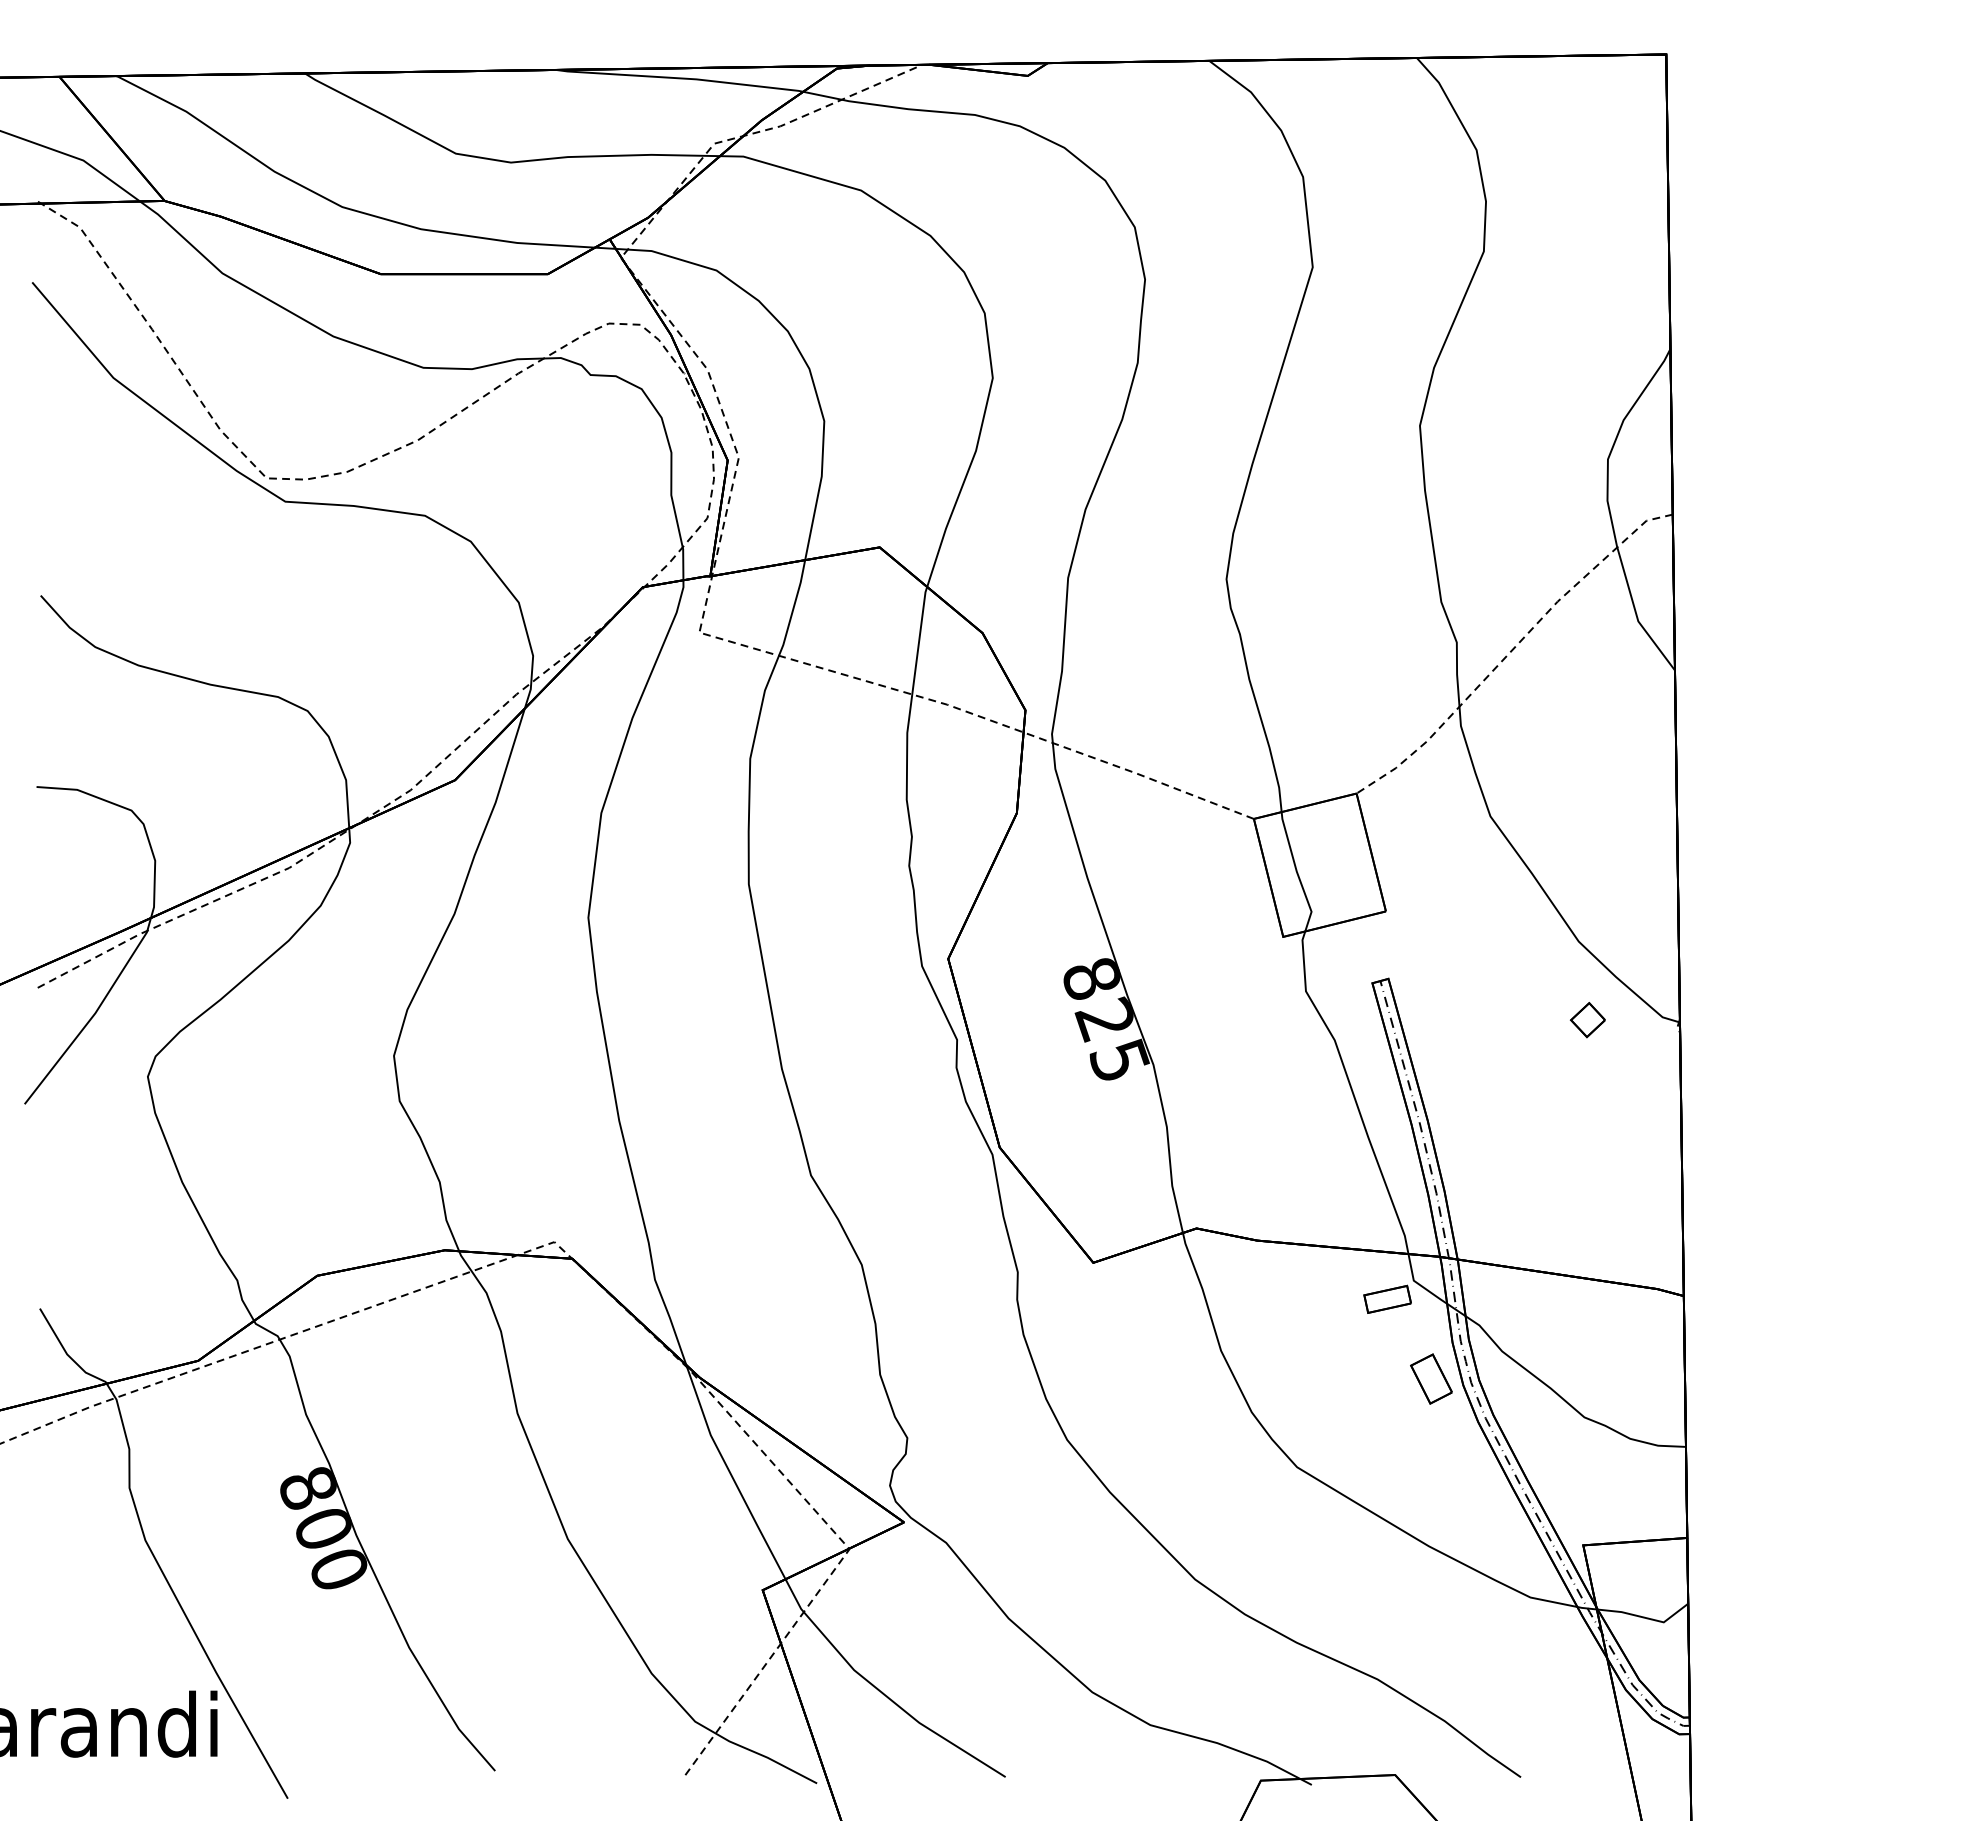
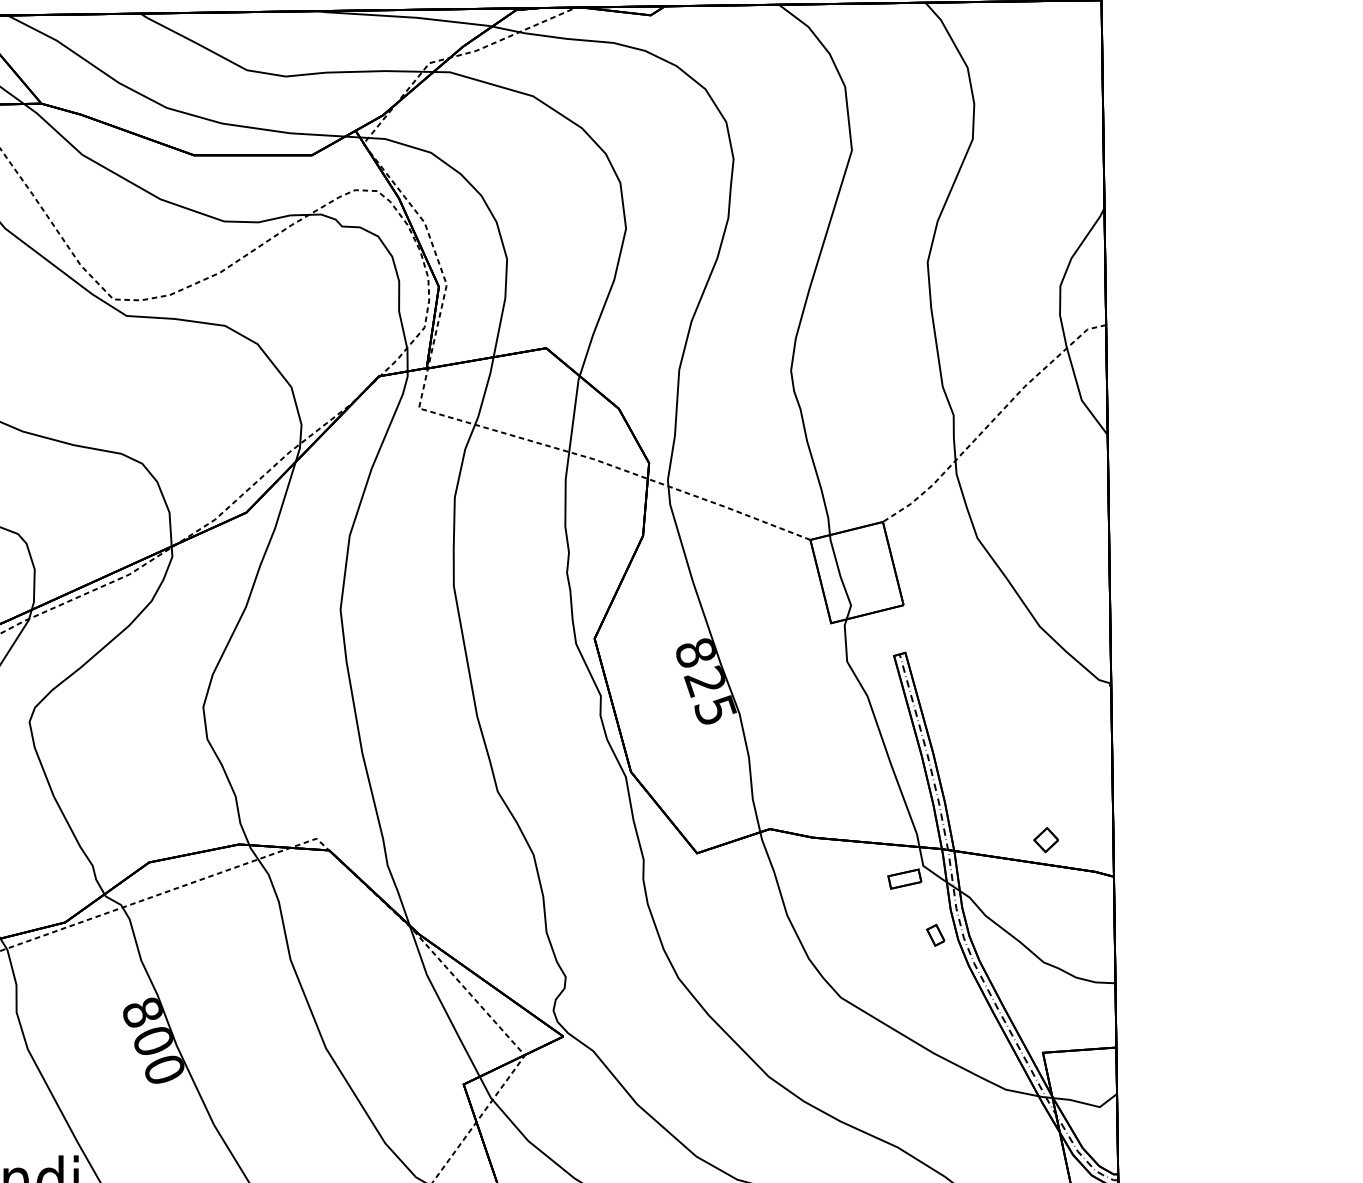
part: (1587, 1020) -> (1045, 840), moved
part: (1431, 1378) -> (935, 934), size x0.6

